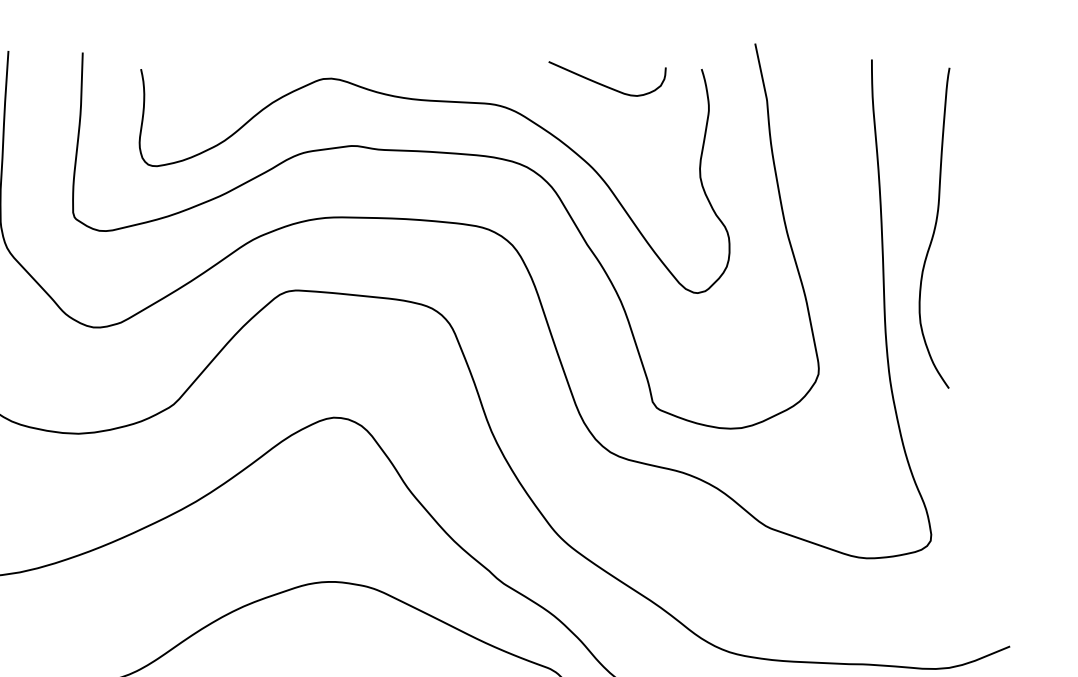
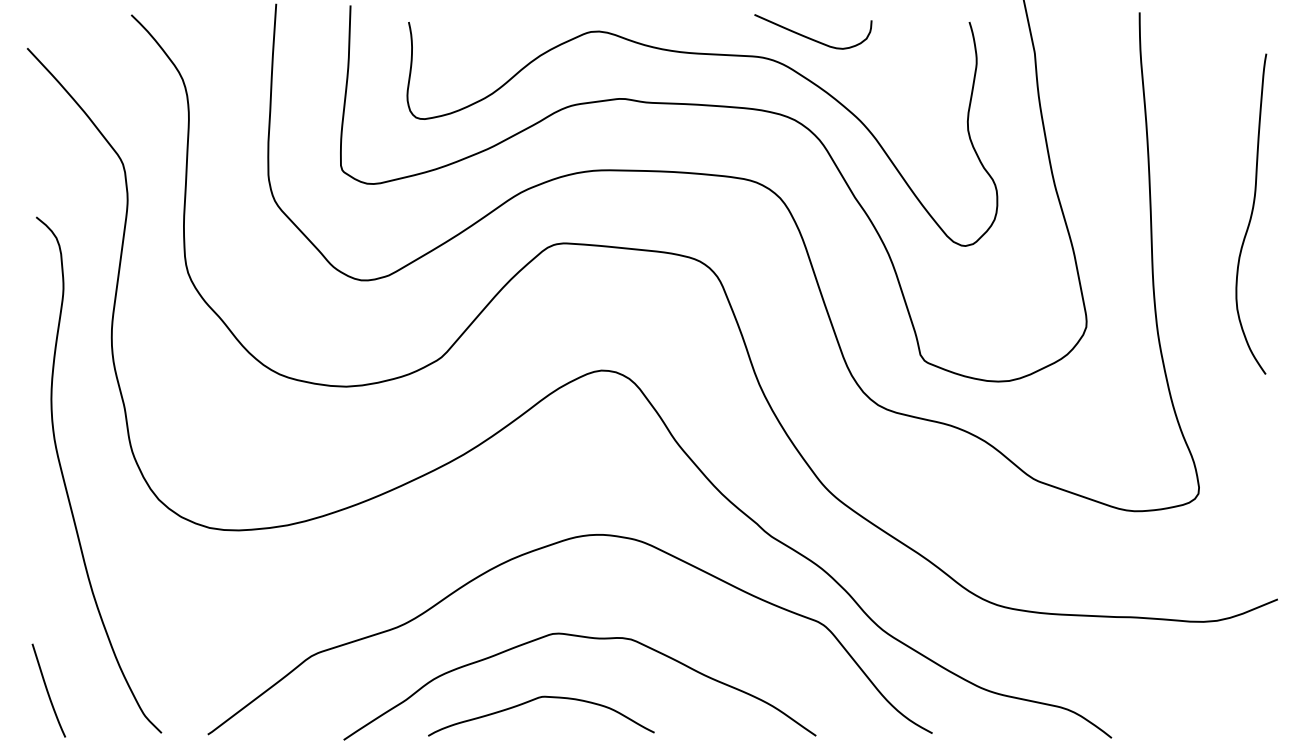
curve: (604, 84) -> (810, 37), moved
curve: (934, 227) -> (1251, 213), moved

